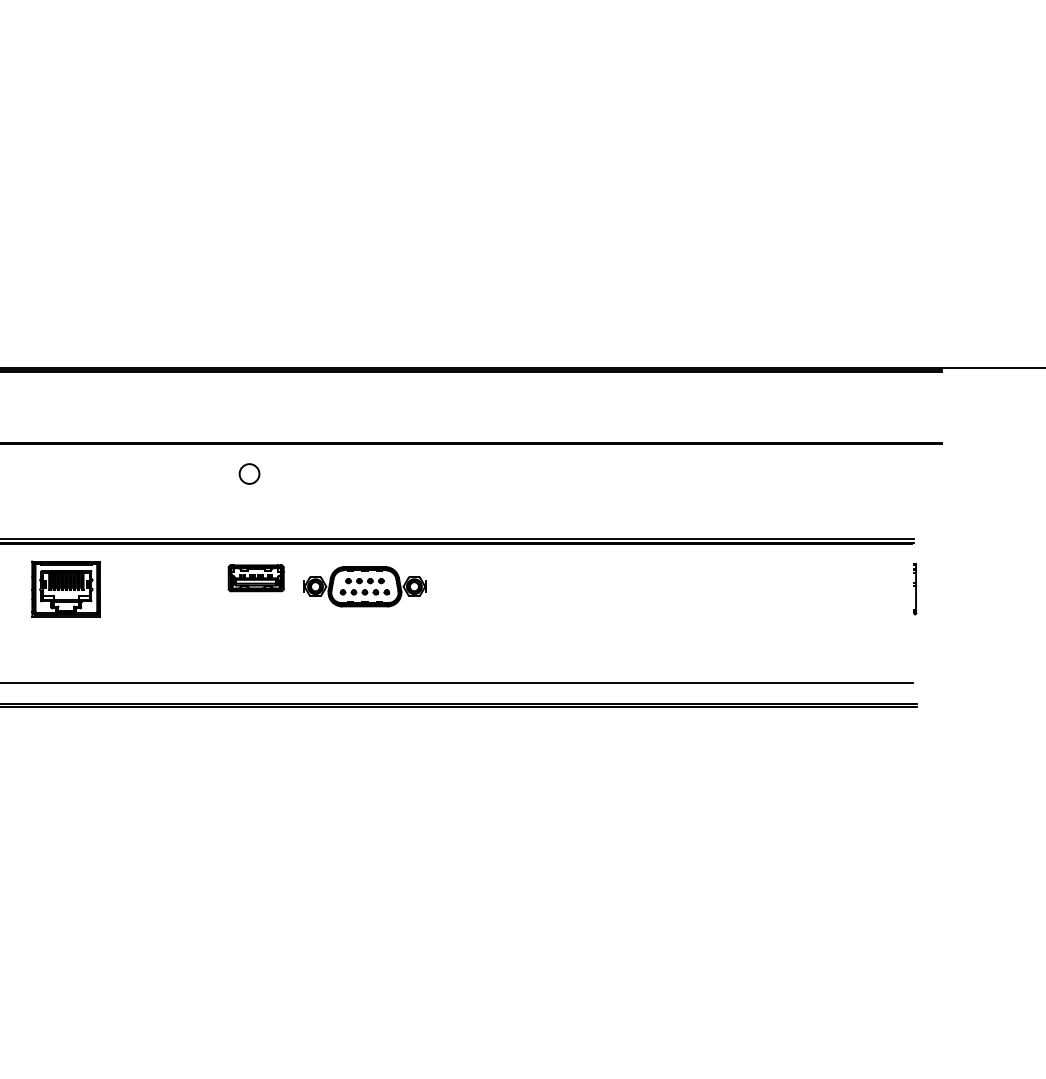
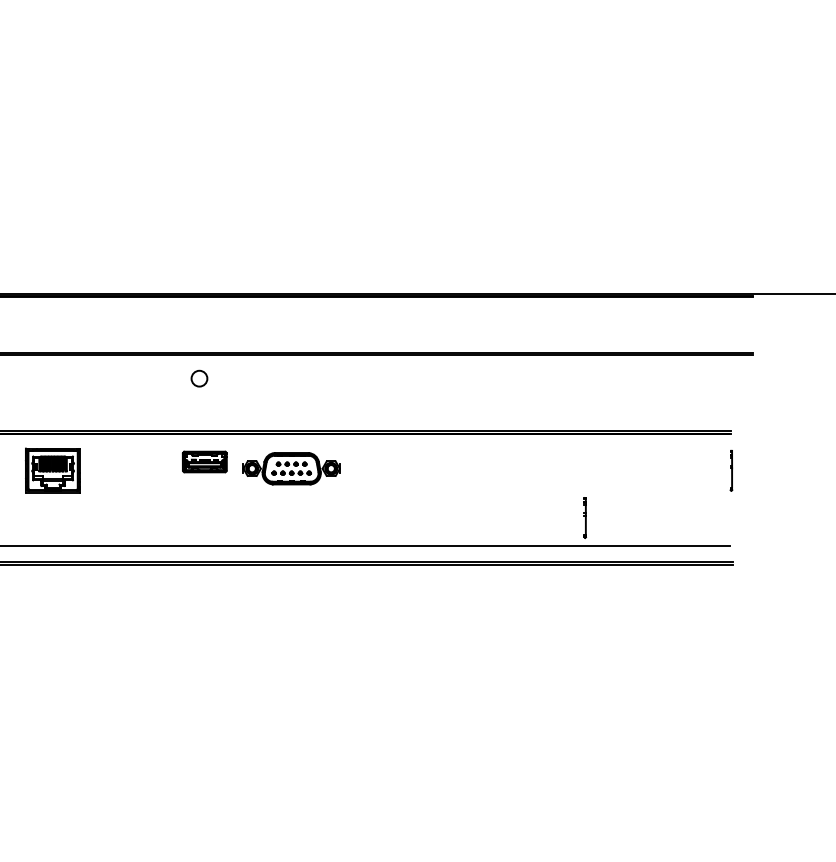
part: (732, 648) -> (585, 518), added

